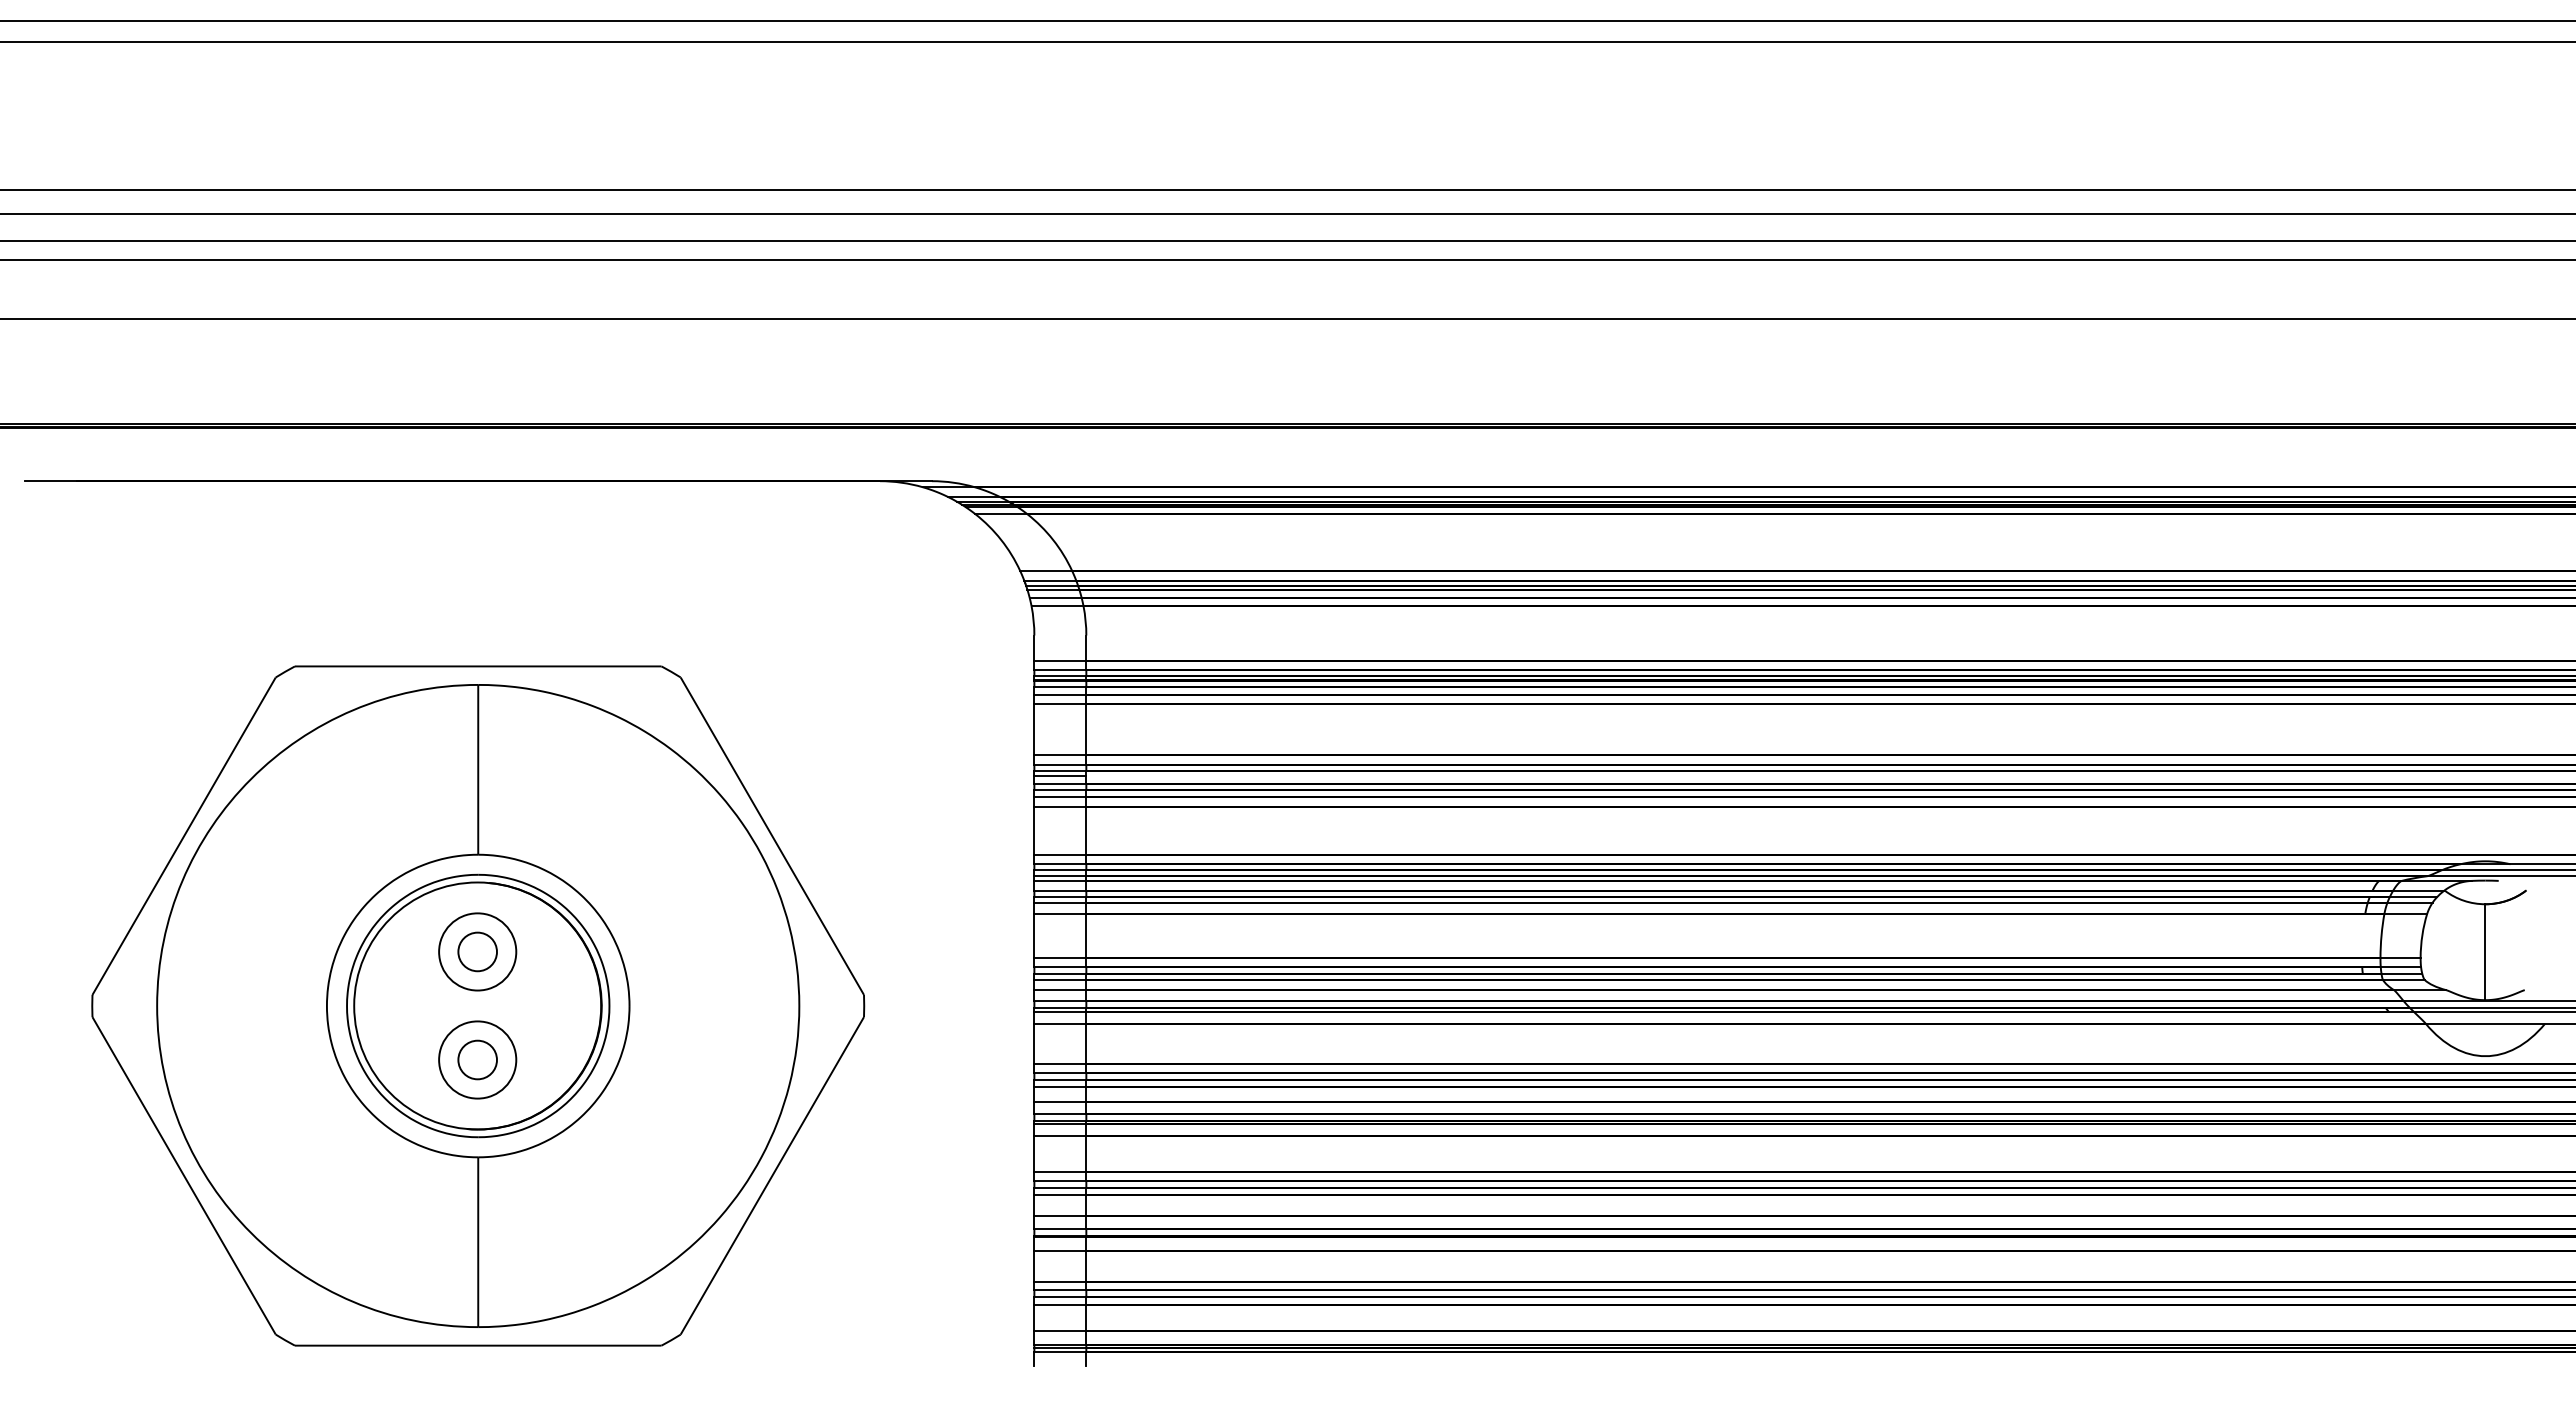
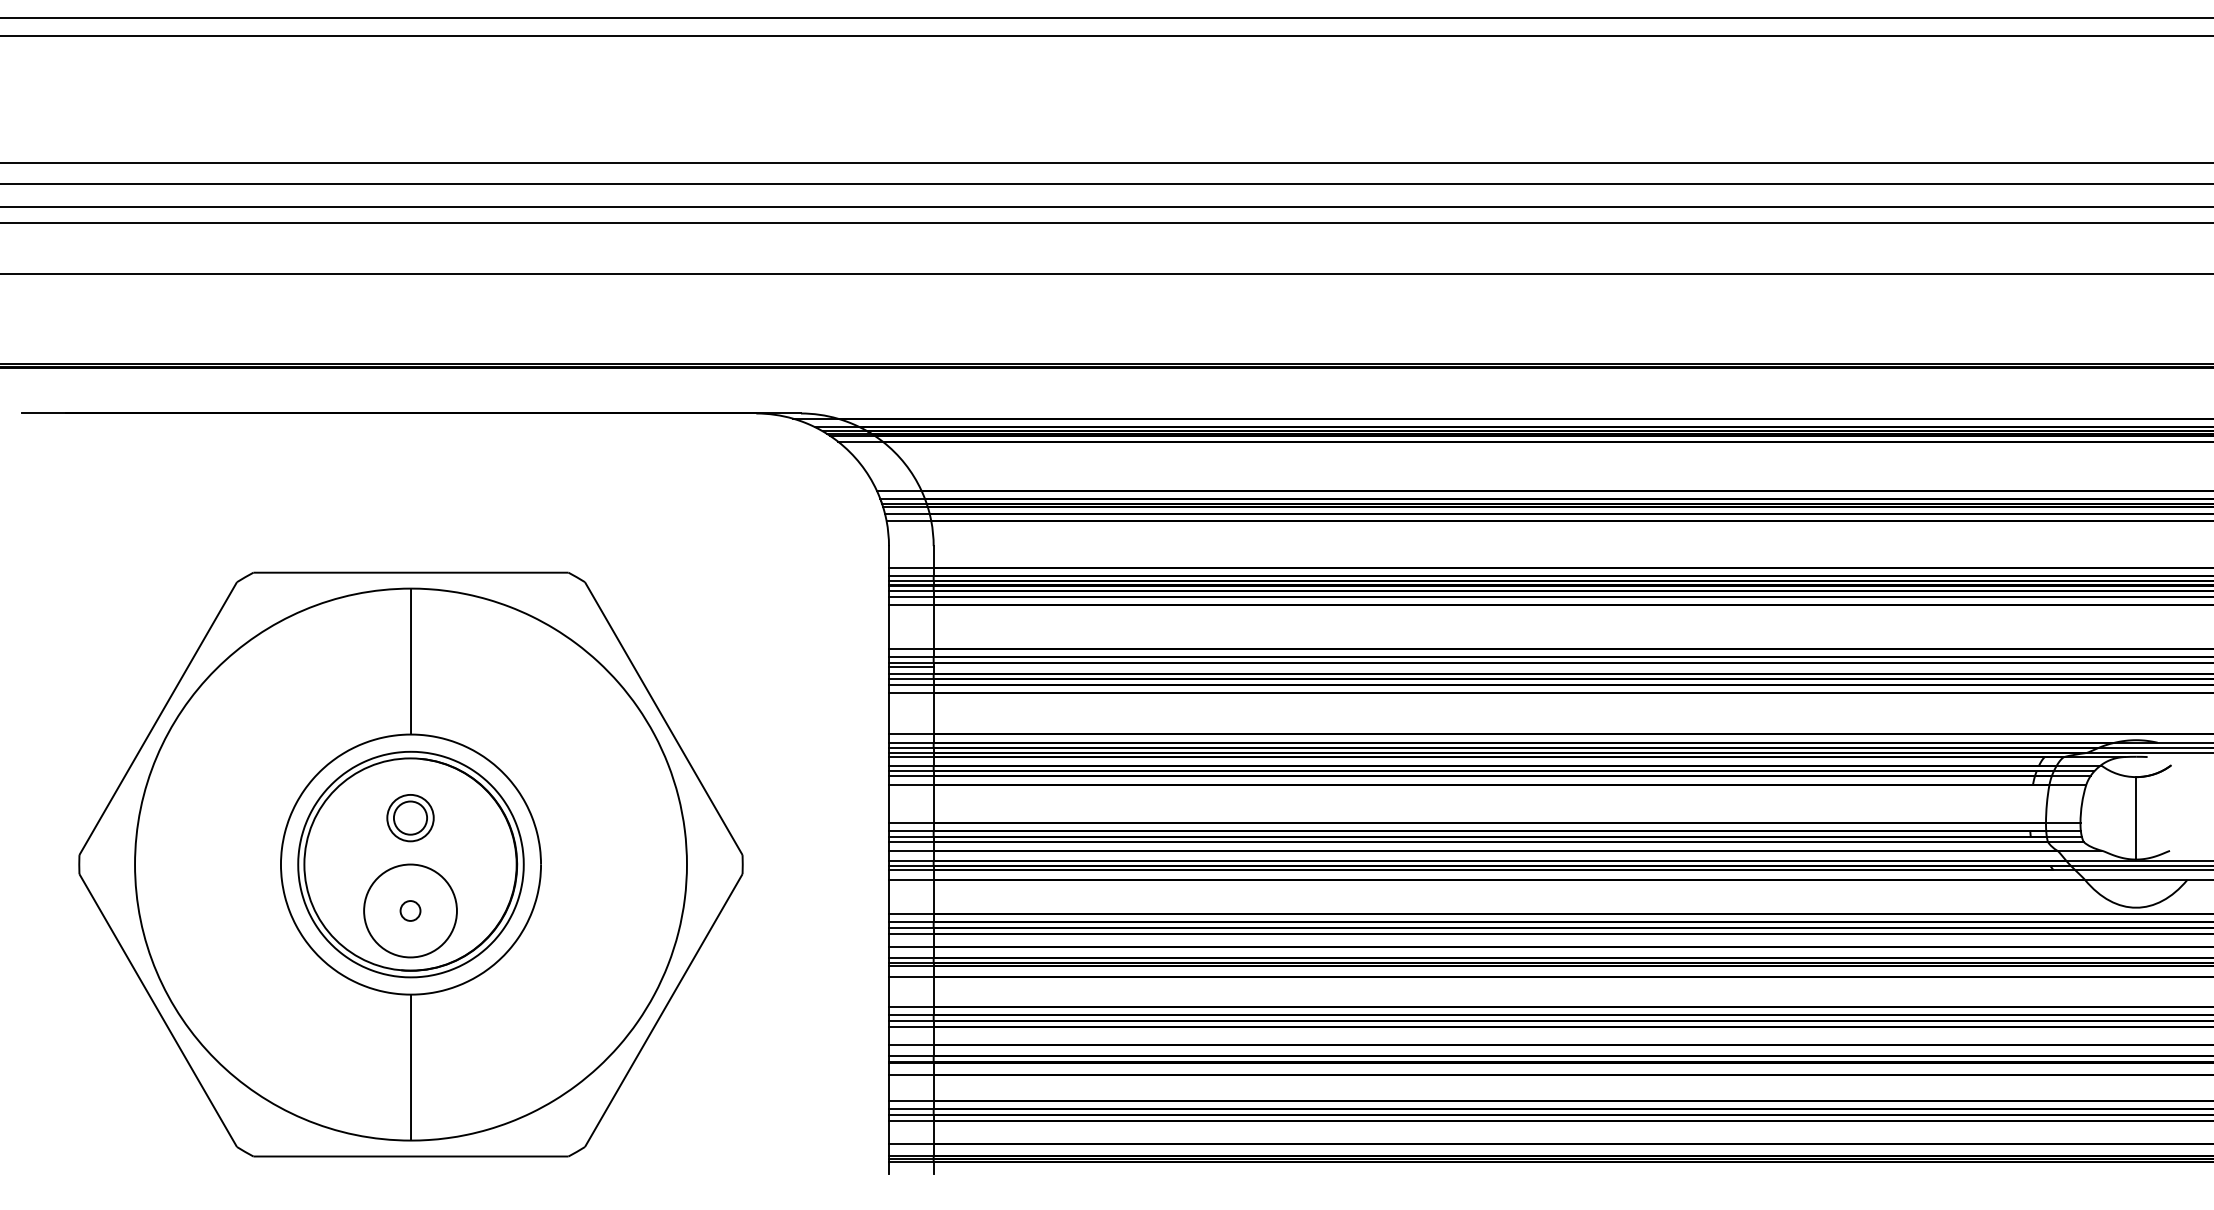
circle: (477, 951) -> (410, 817), size x0.7
circle: (477, 1059) -> (410, 910), size x0.6
circle: (477, 1059) -> (410, 910), size x1.4

